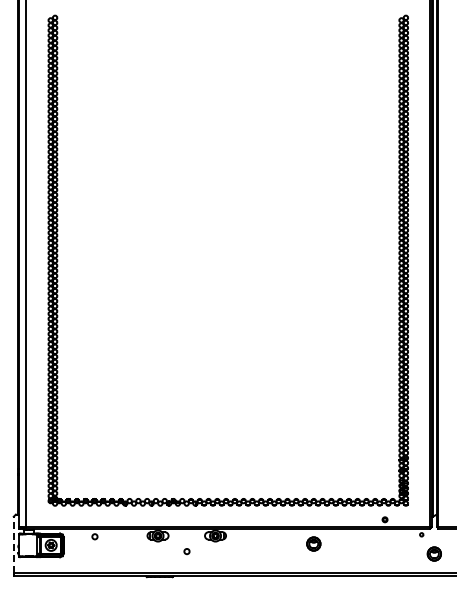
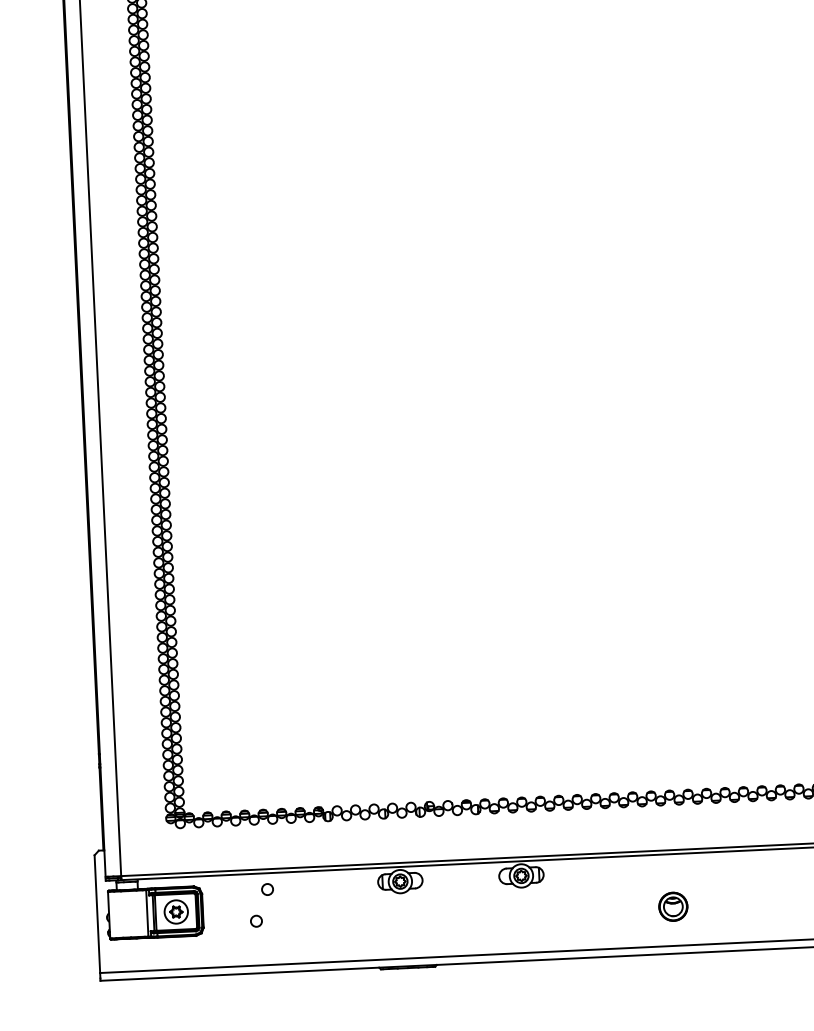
part: (313, 543) -> (672, 905), moved
line: (13, 544) -> (96, 913), dashed -> solid
circle: (186, 551) -> (255, 921), moved

